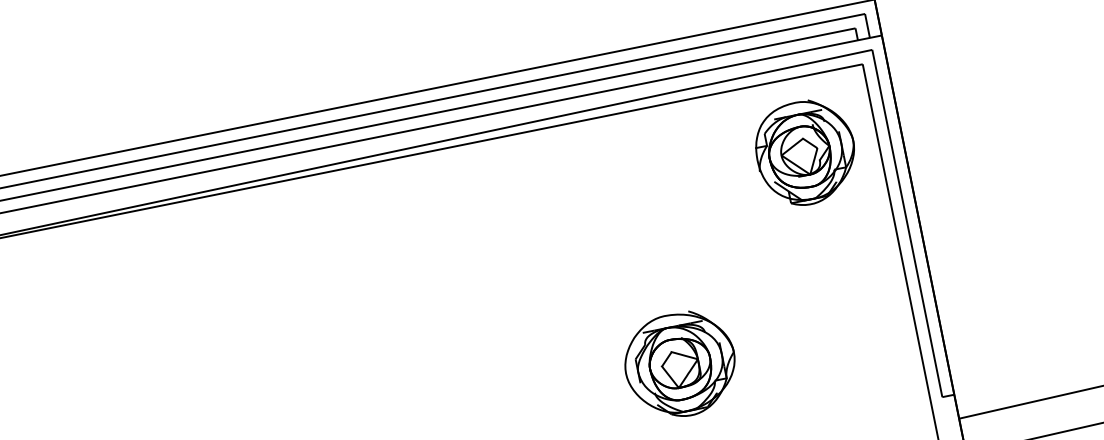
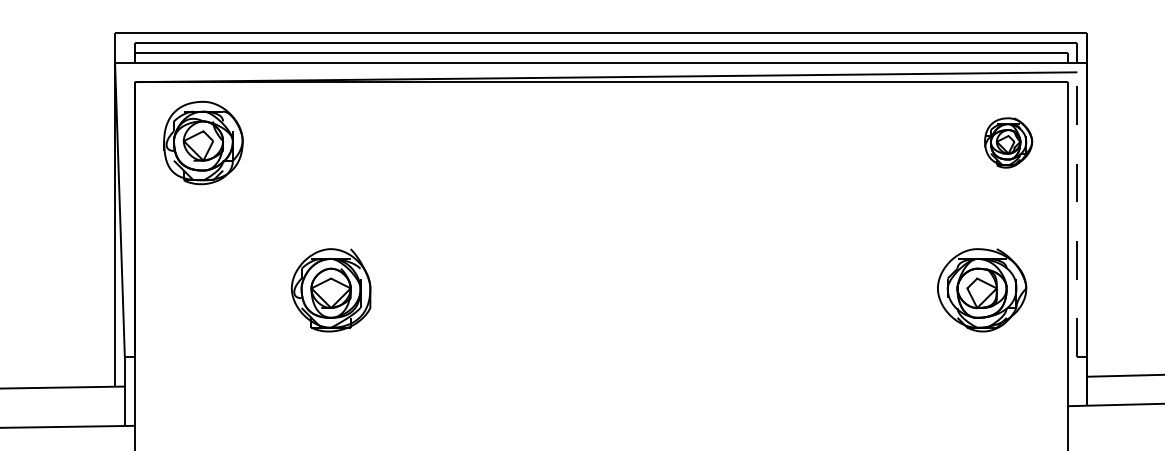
part: (805, 152) -> (1008, 142), size x0.6
line: (907, 223) -> (1077, 214), solid -> dashed
part: (680, 365) -> (982, 290), moved

